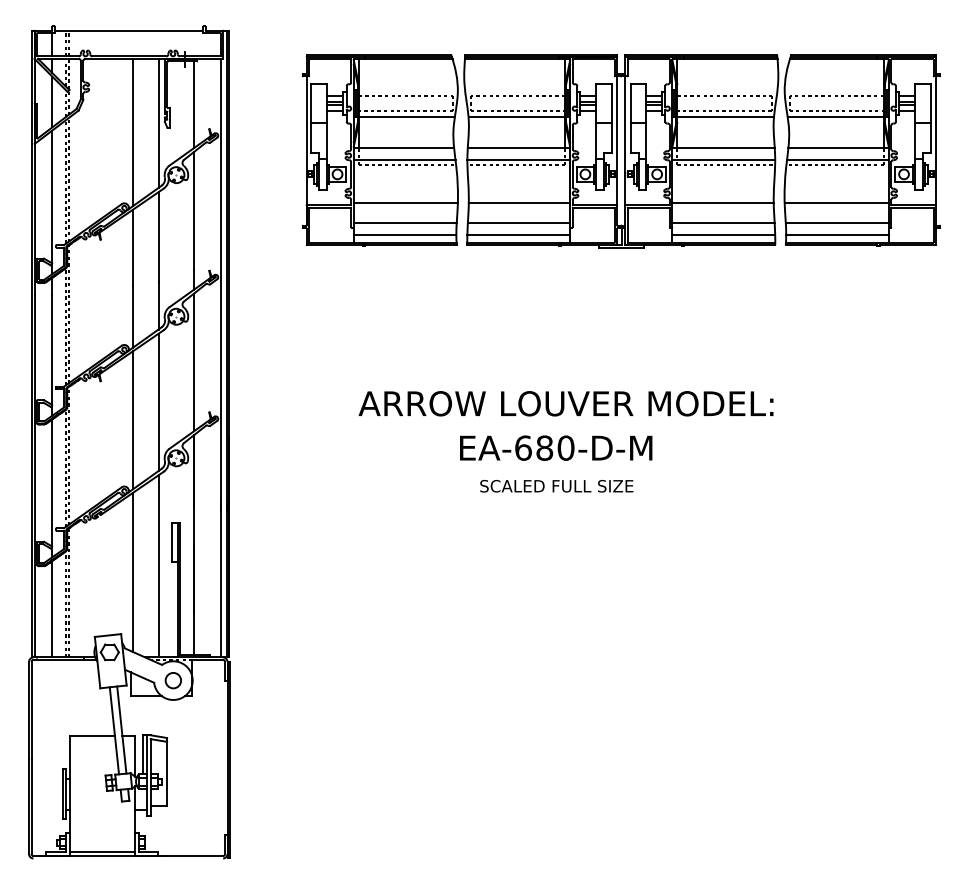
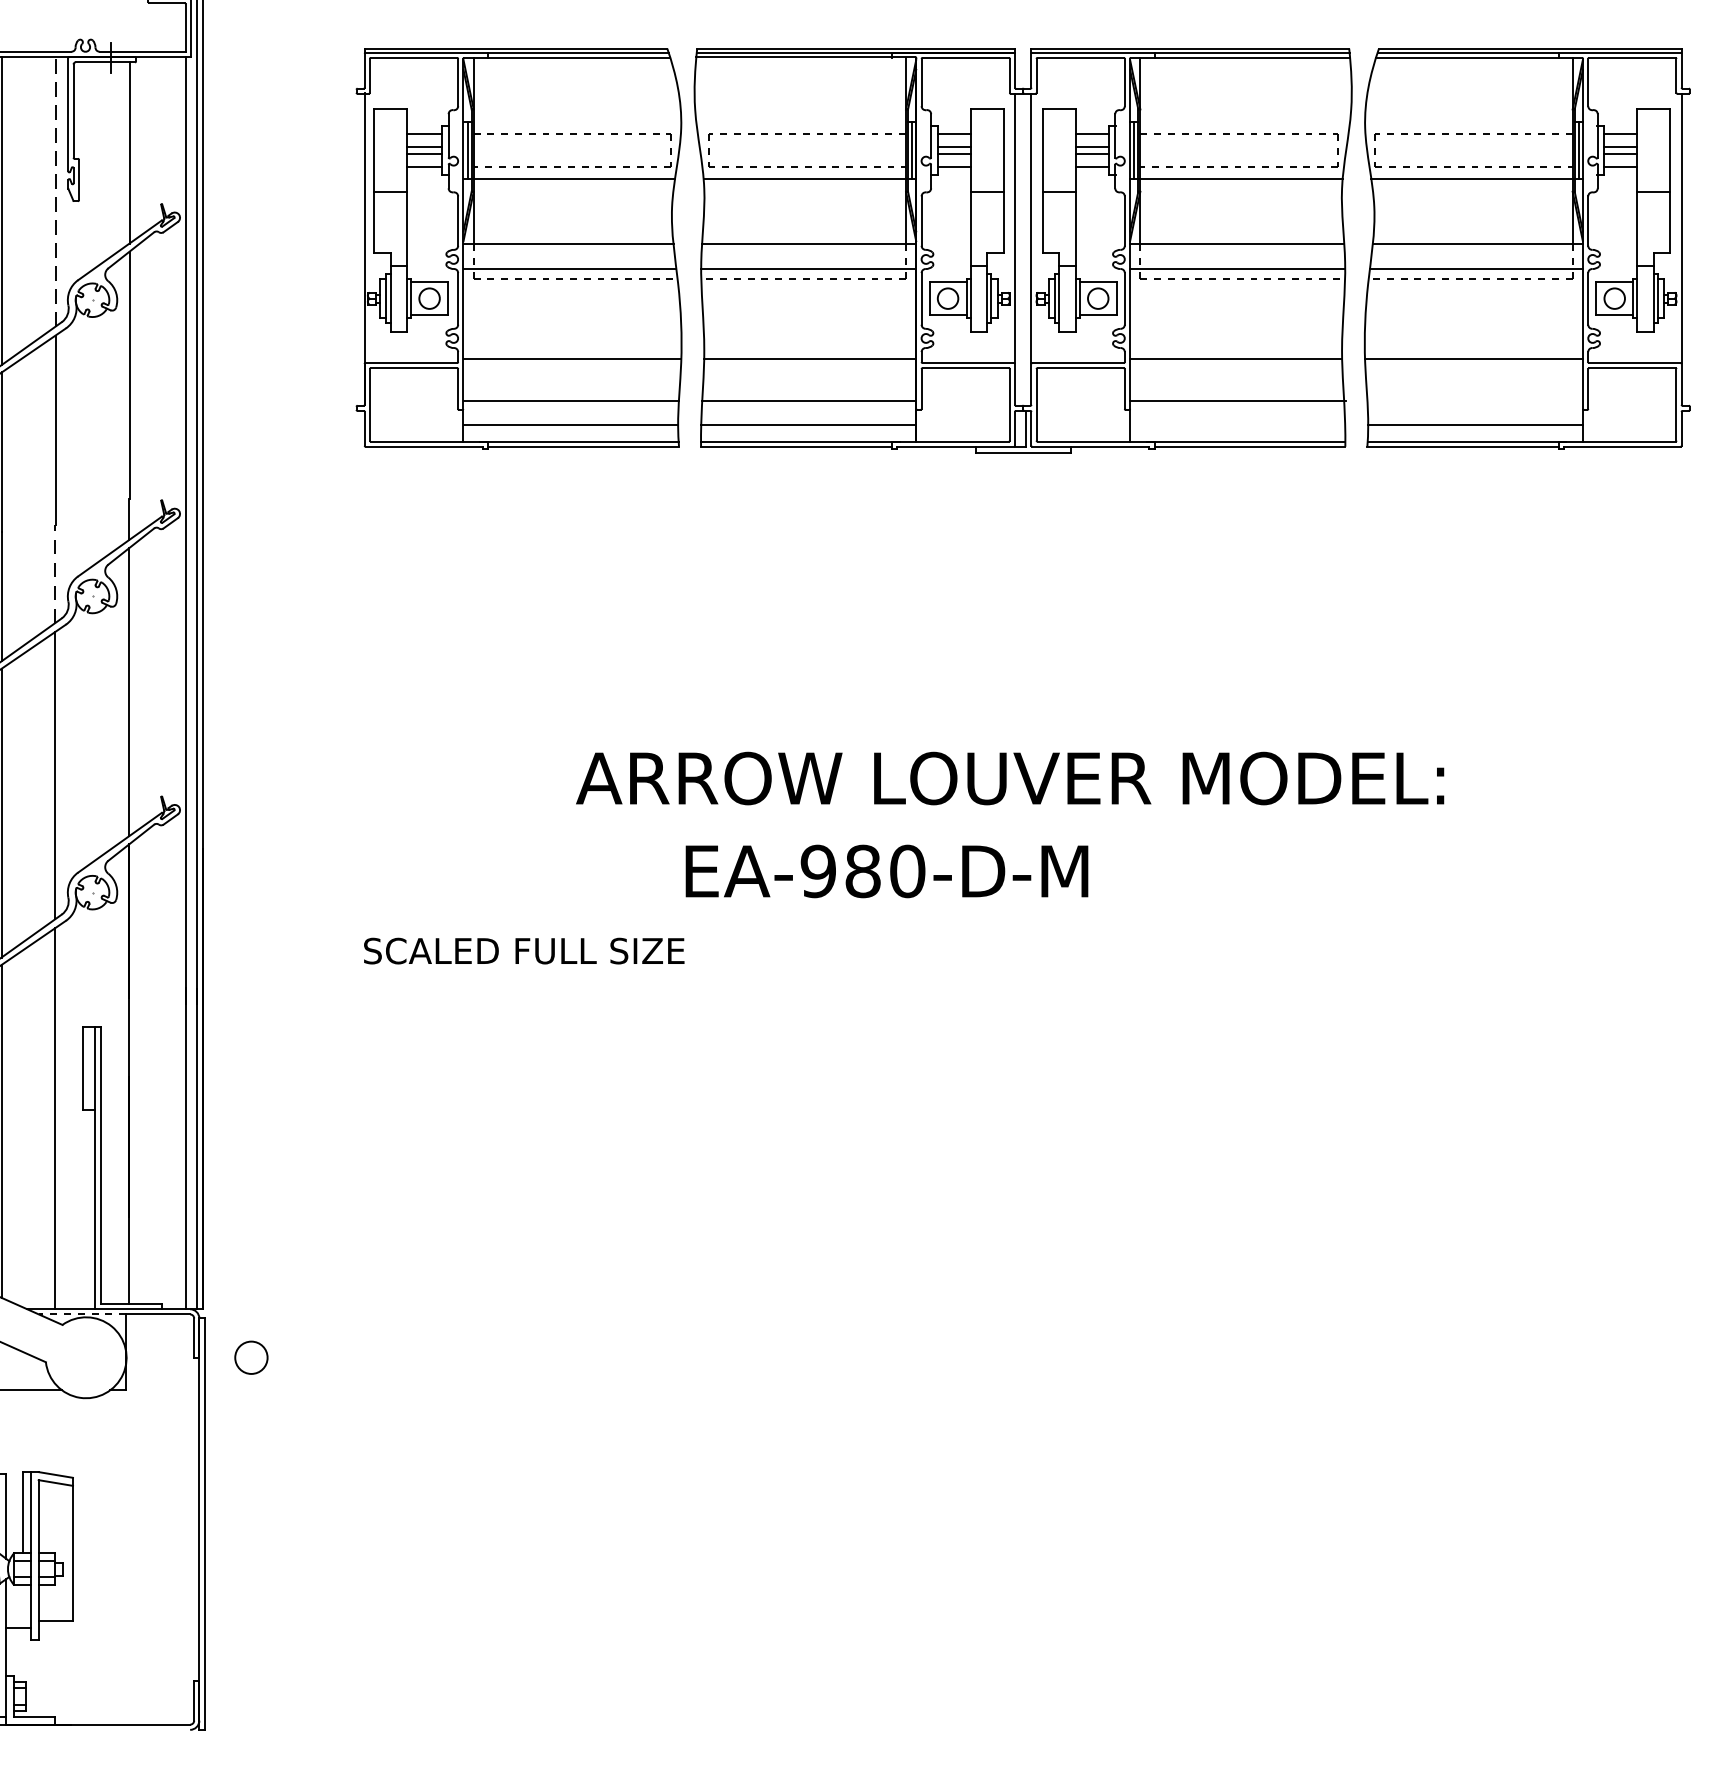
line: (158, 122) -> (54, 190), solid -> dashed
line: (837, 223) -> (1475, 401), removed
line: (723, 234) -> (1237, 424), removed
line: (158, 305) -> (54, 572), solid -> dashed
text: (565, 403) -> (1008, 777), moved
text: (523, 447) -> (818, 870), EA-680-D-M -> EA-980-D-M
text: (556, 486) -> (523, 951), moved
circle: (172, 680) -> (249, 1357), moved

